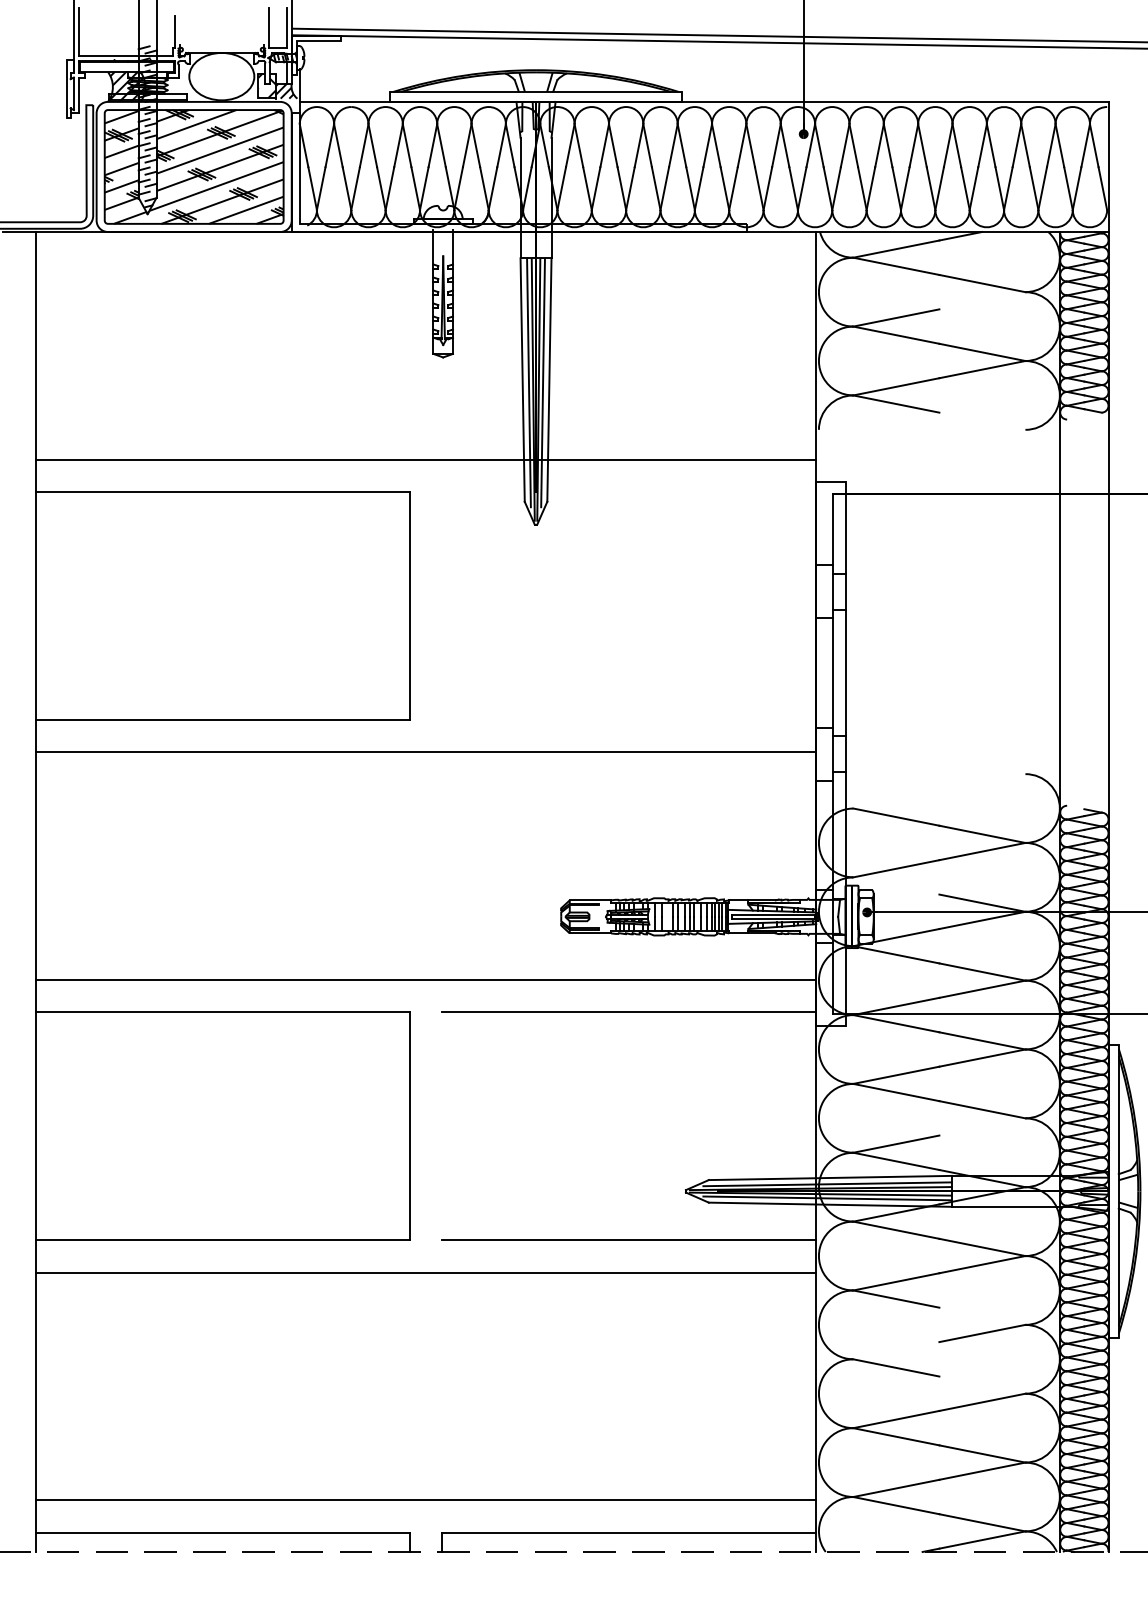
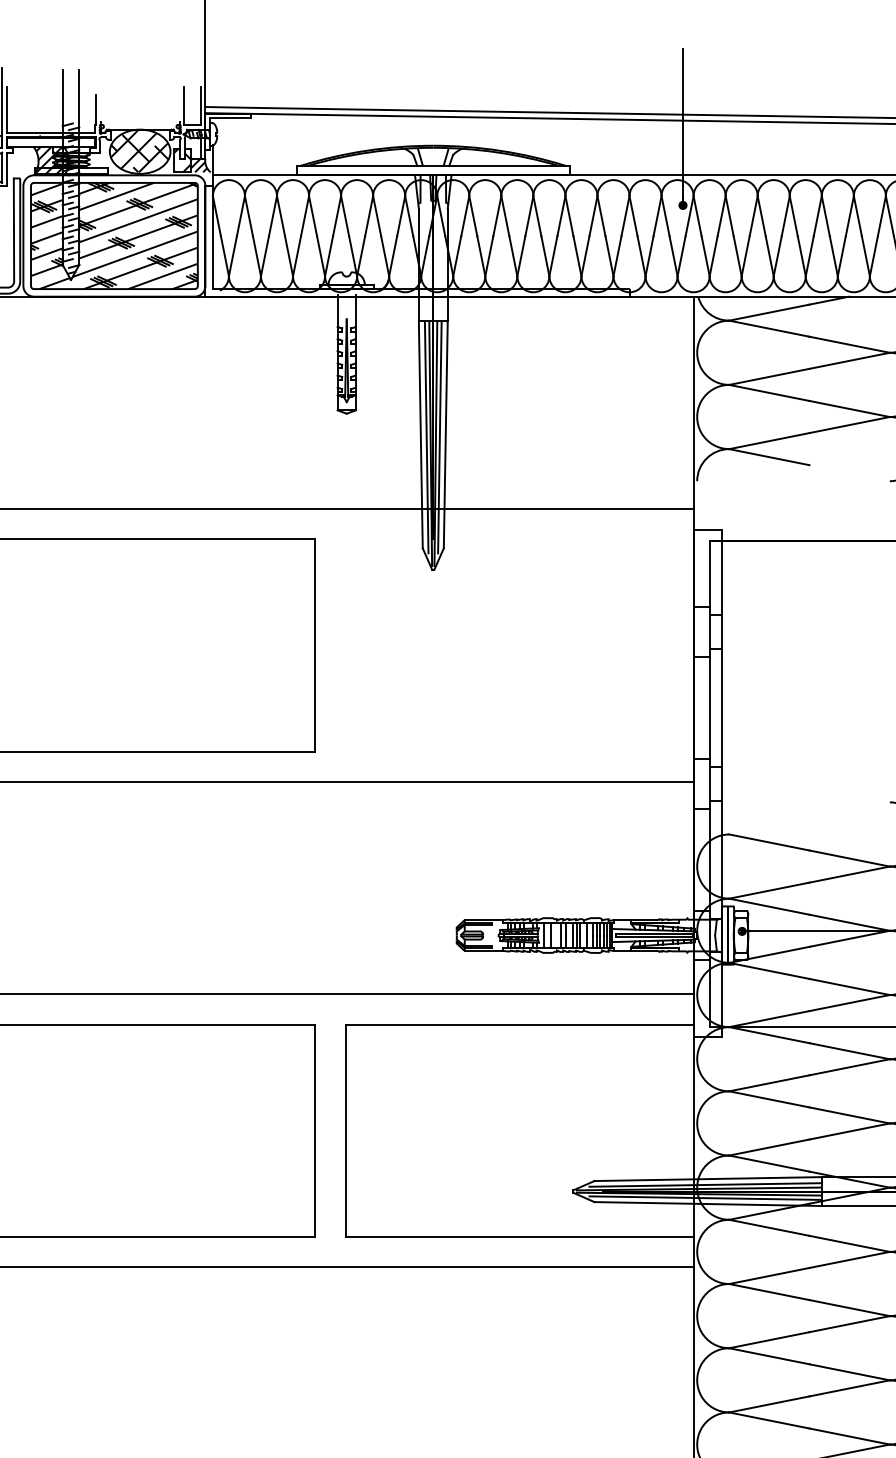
hatch: (221, 75) -> (139, 150), added
line: (982, 300) -> (849, 360), added
line: (896, 885) -> (769, 906), added
line: (442, 1126) -> (346, 1131), added
line: (982, 1126) -> (849, 1131), added
line: (982, 1315) -> (849, 1307), added
line: (896, 1350) -> (769, 1340), added
line: (982, 1384) -> (849, 1371), added

